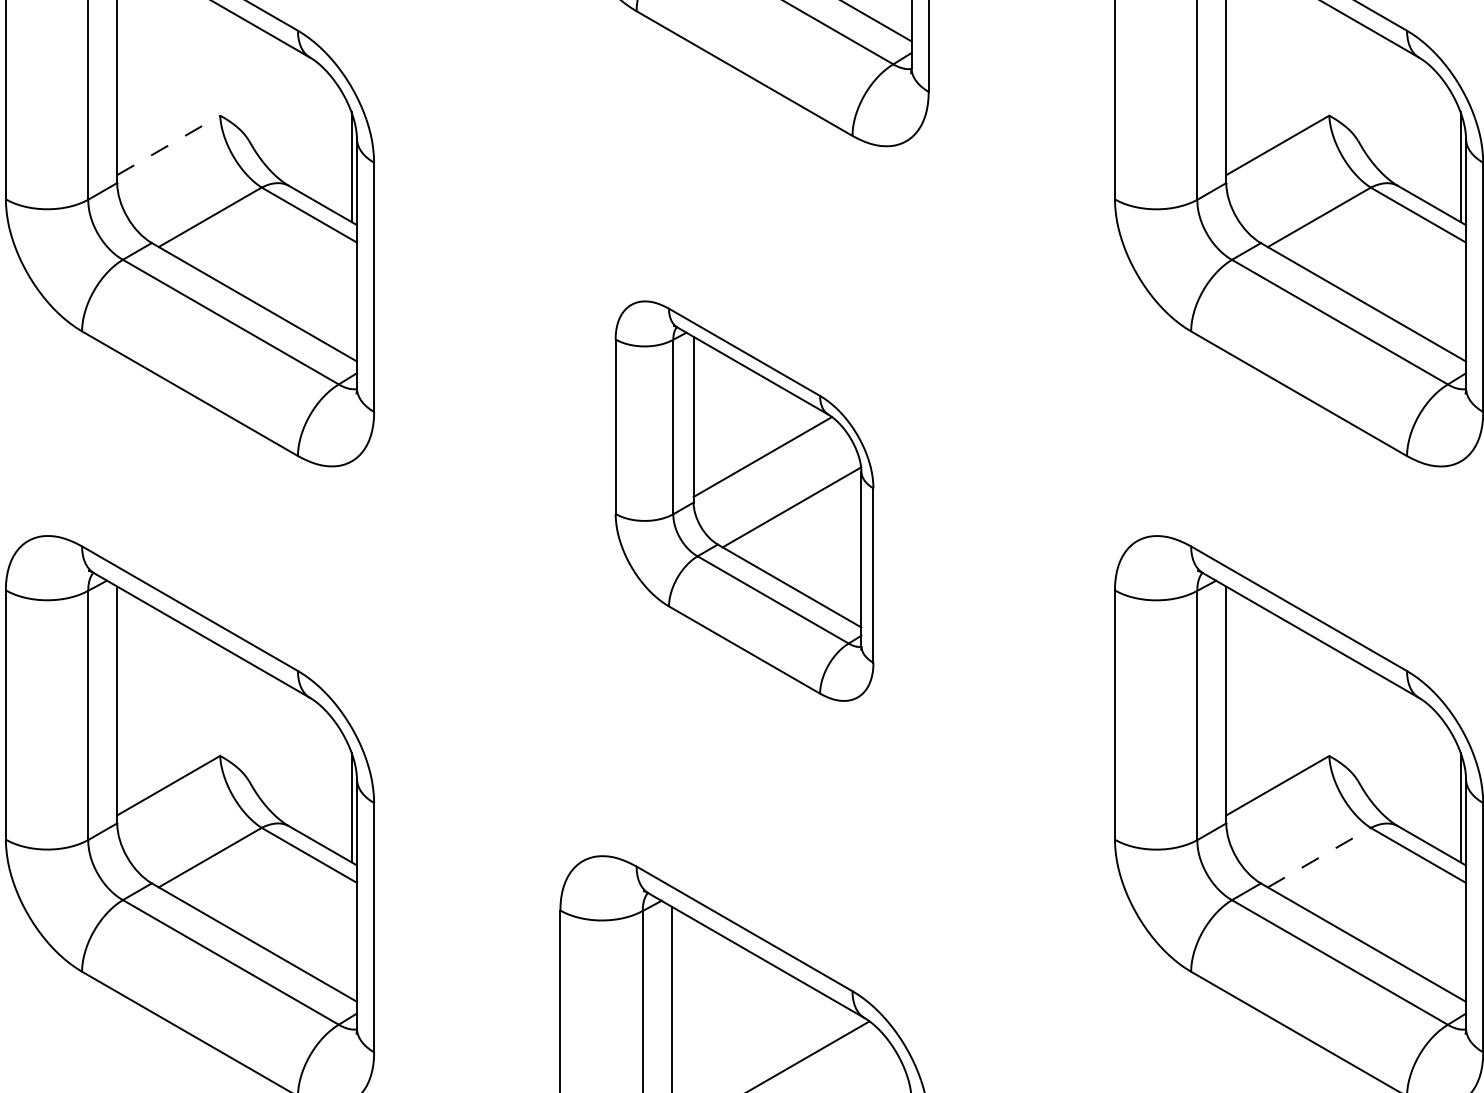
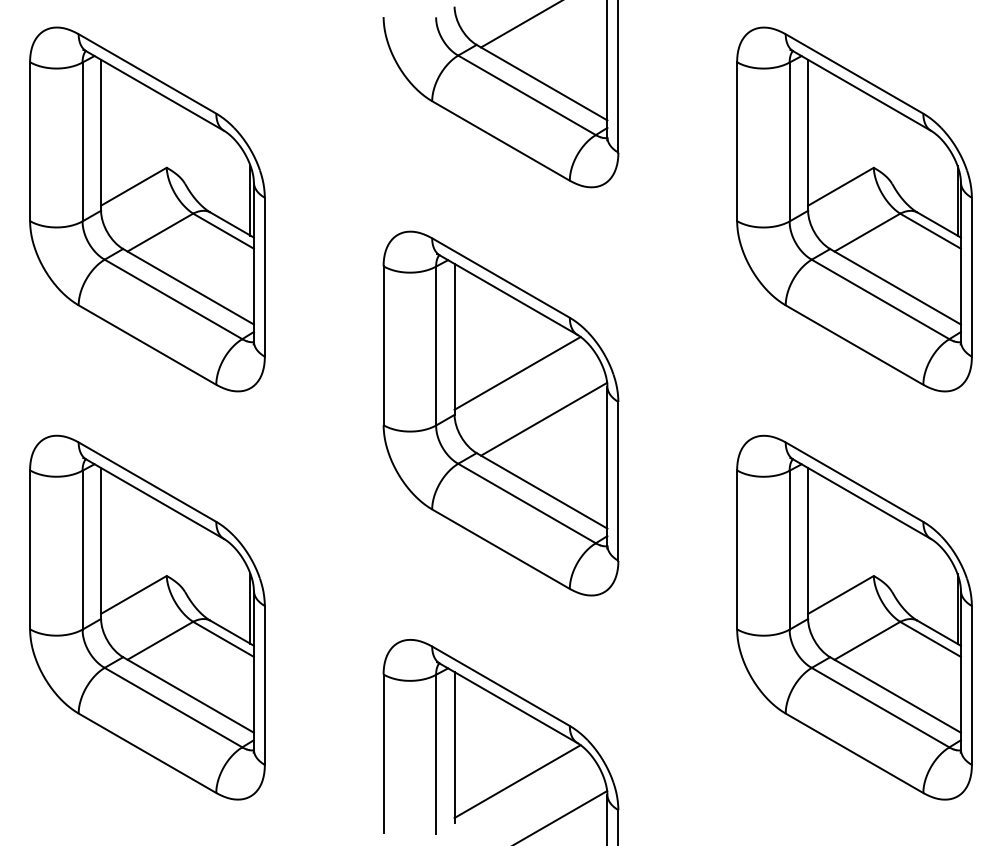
line: (168, 145) -> (133, 186), dashed -> solid
part: (743, 501) -> (500, 413), size x1.43
line: (1319, 857) -> (867, 640), dashed -> solid

